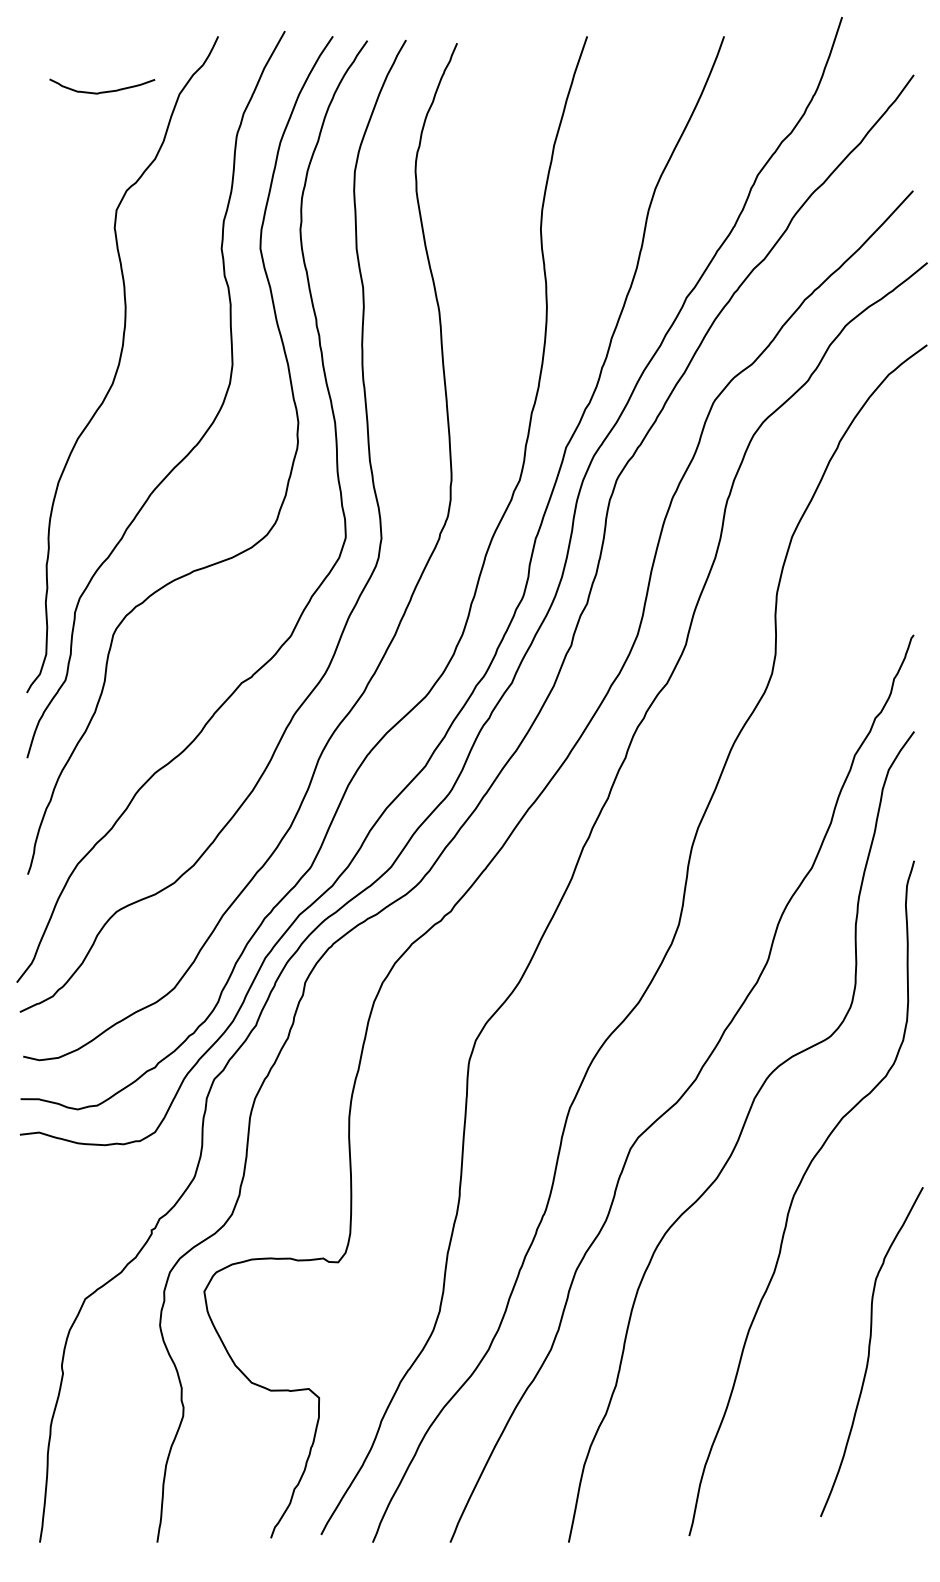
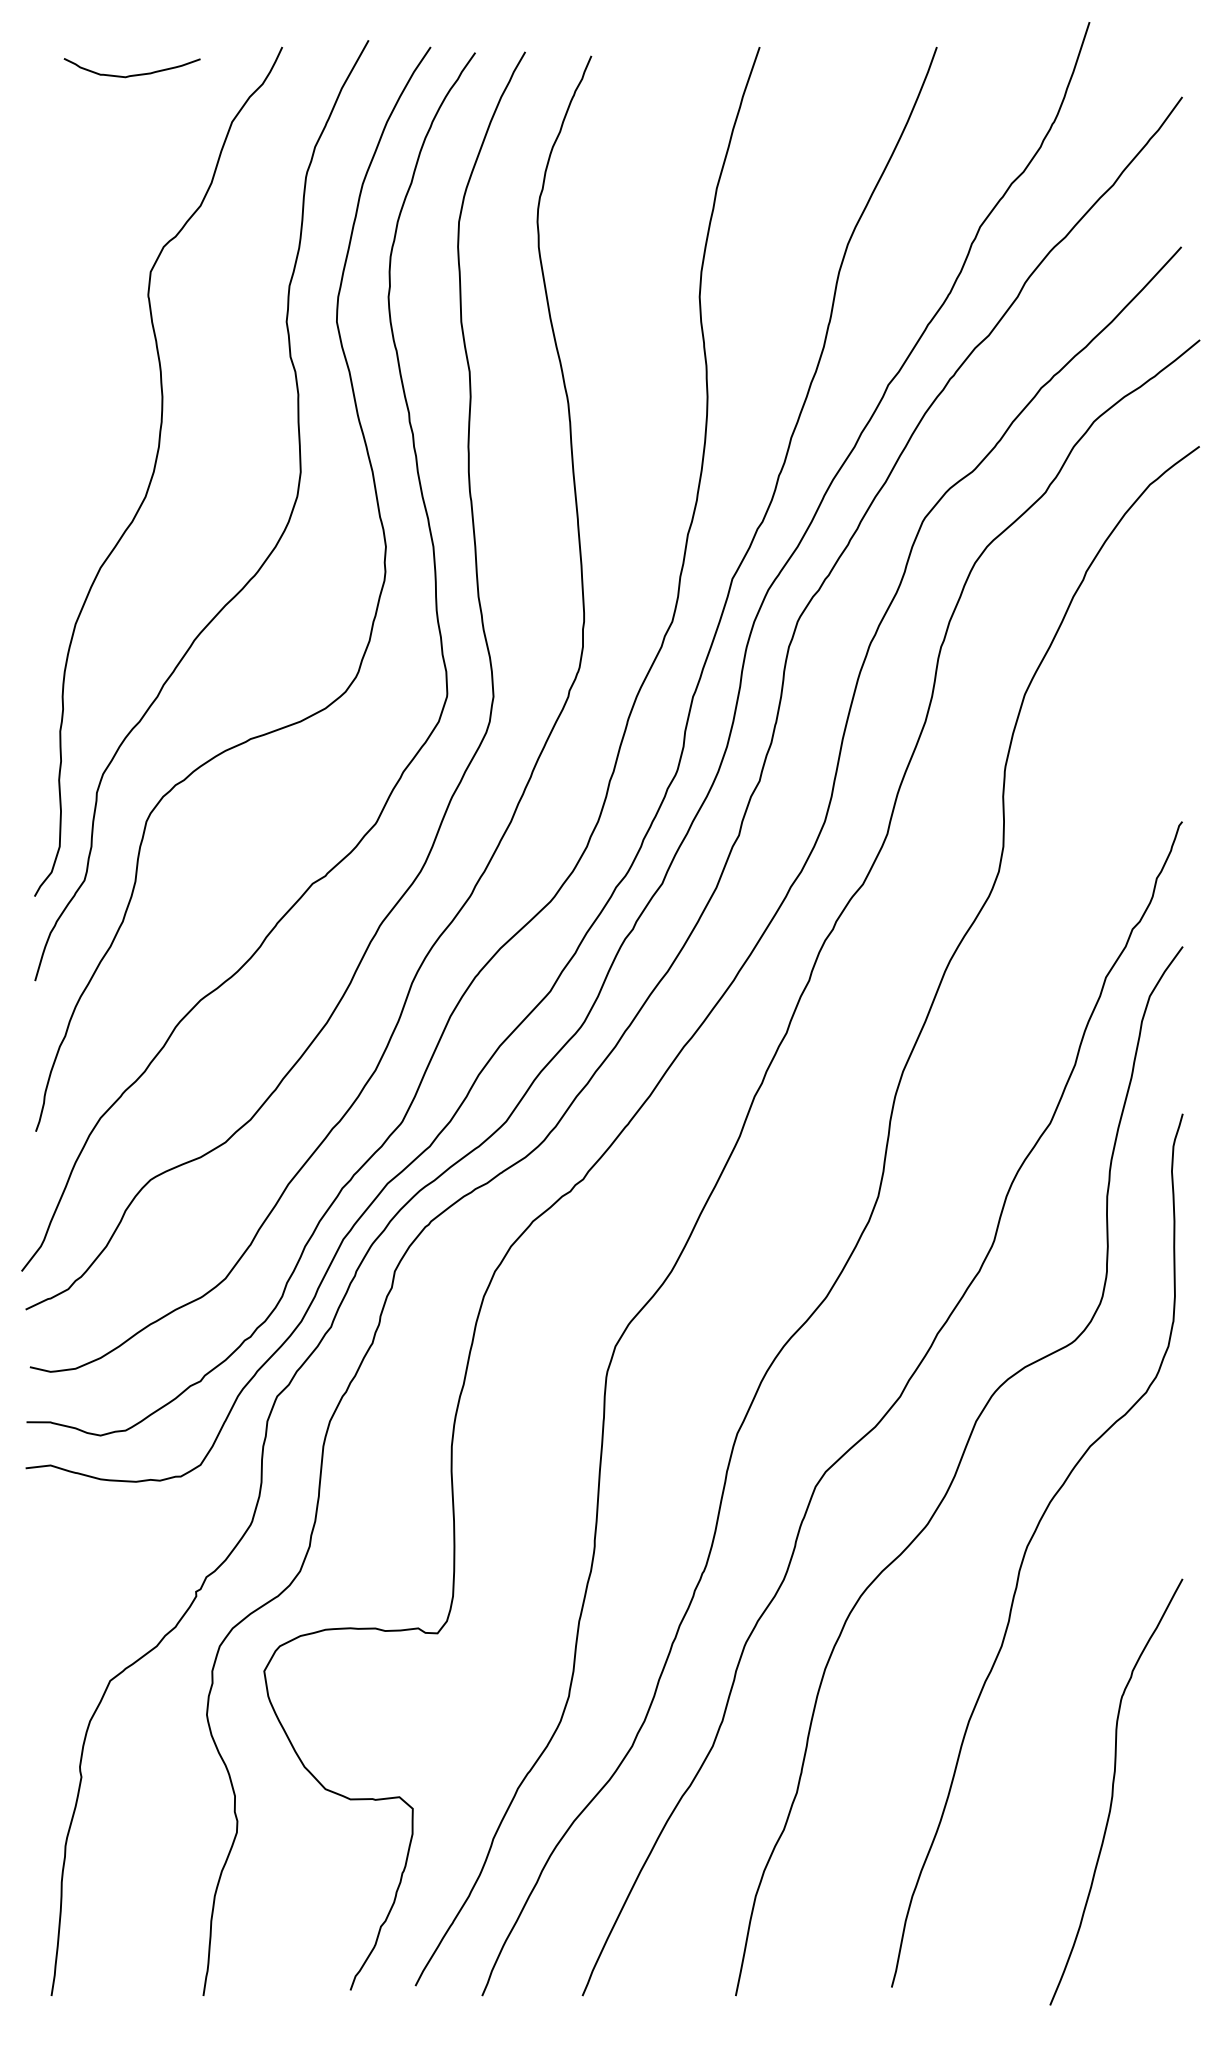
curve: (102, 91) -> (132, 74), moved
curve: (869, 1351) -> (1113, 1791), moved

